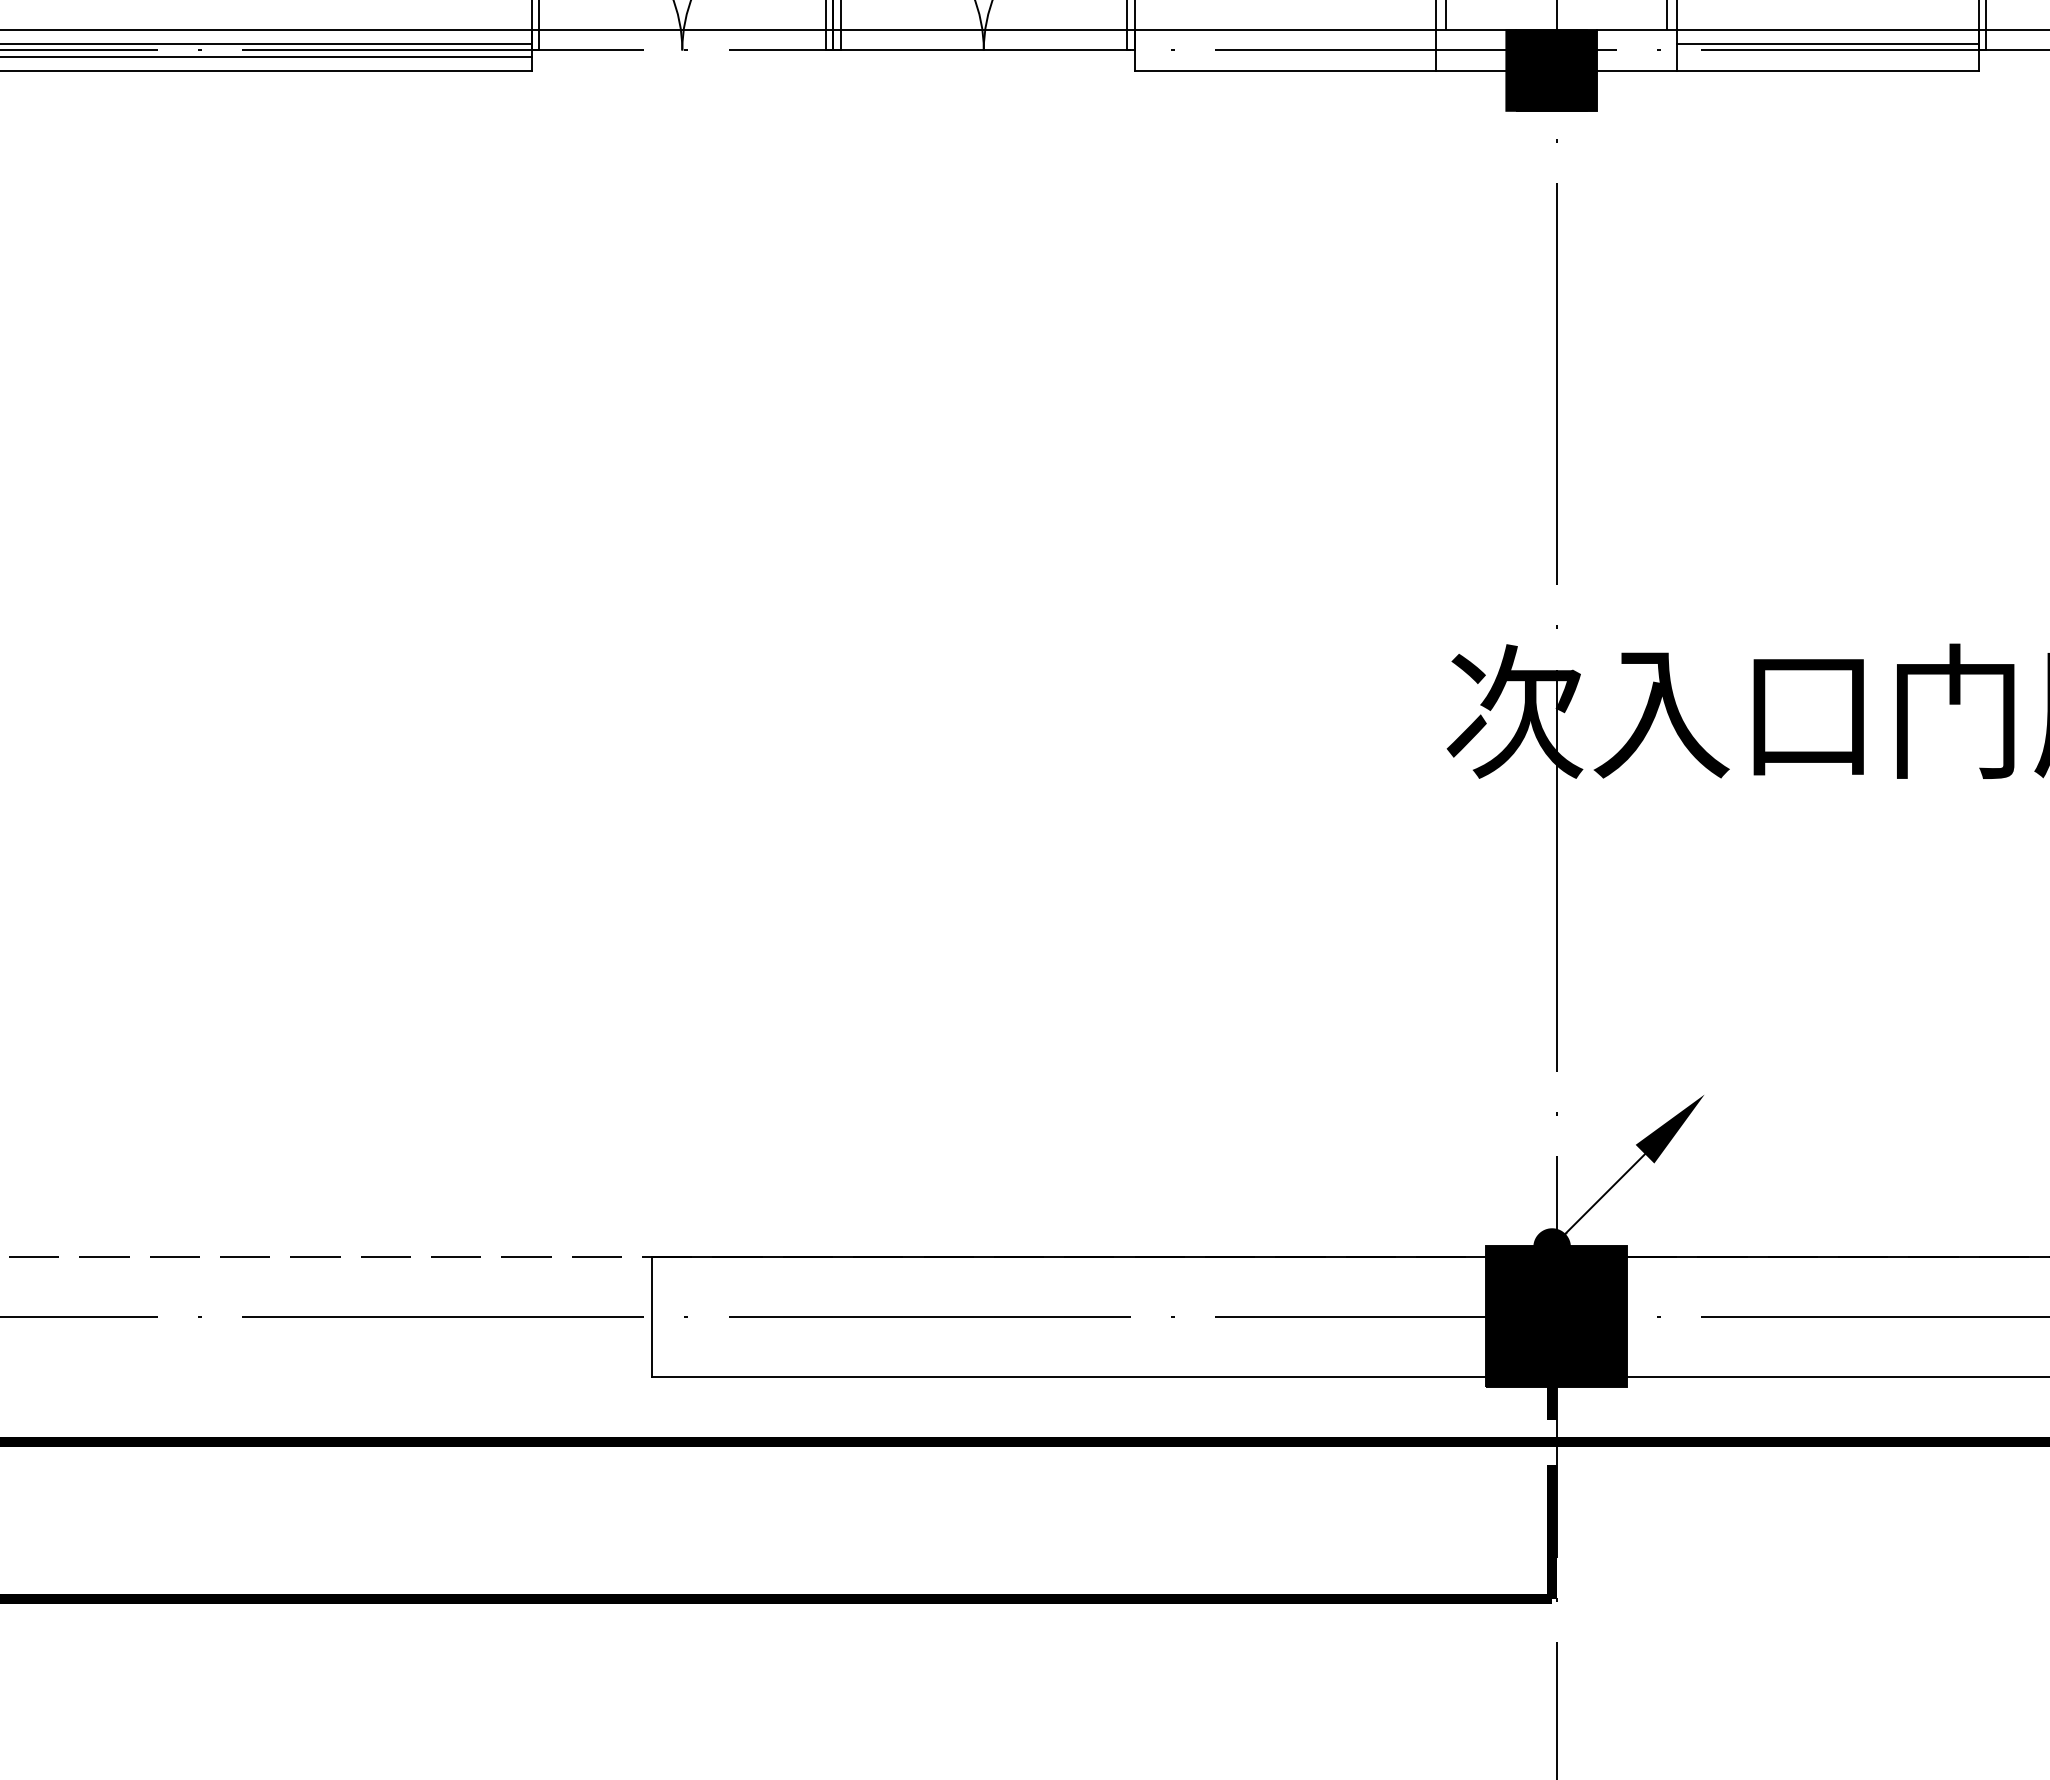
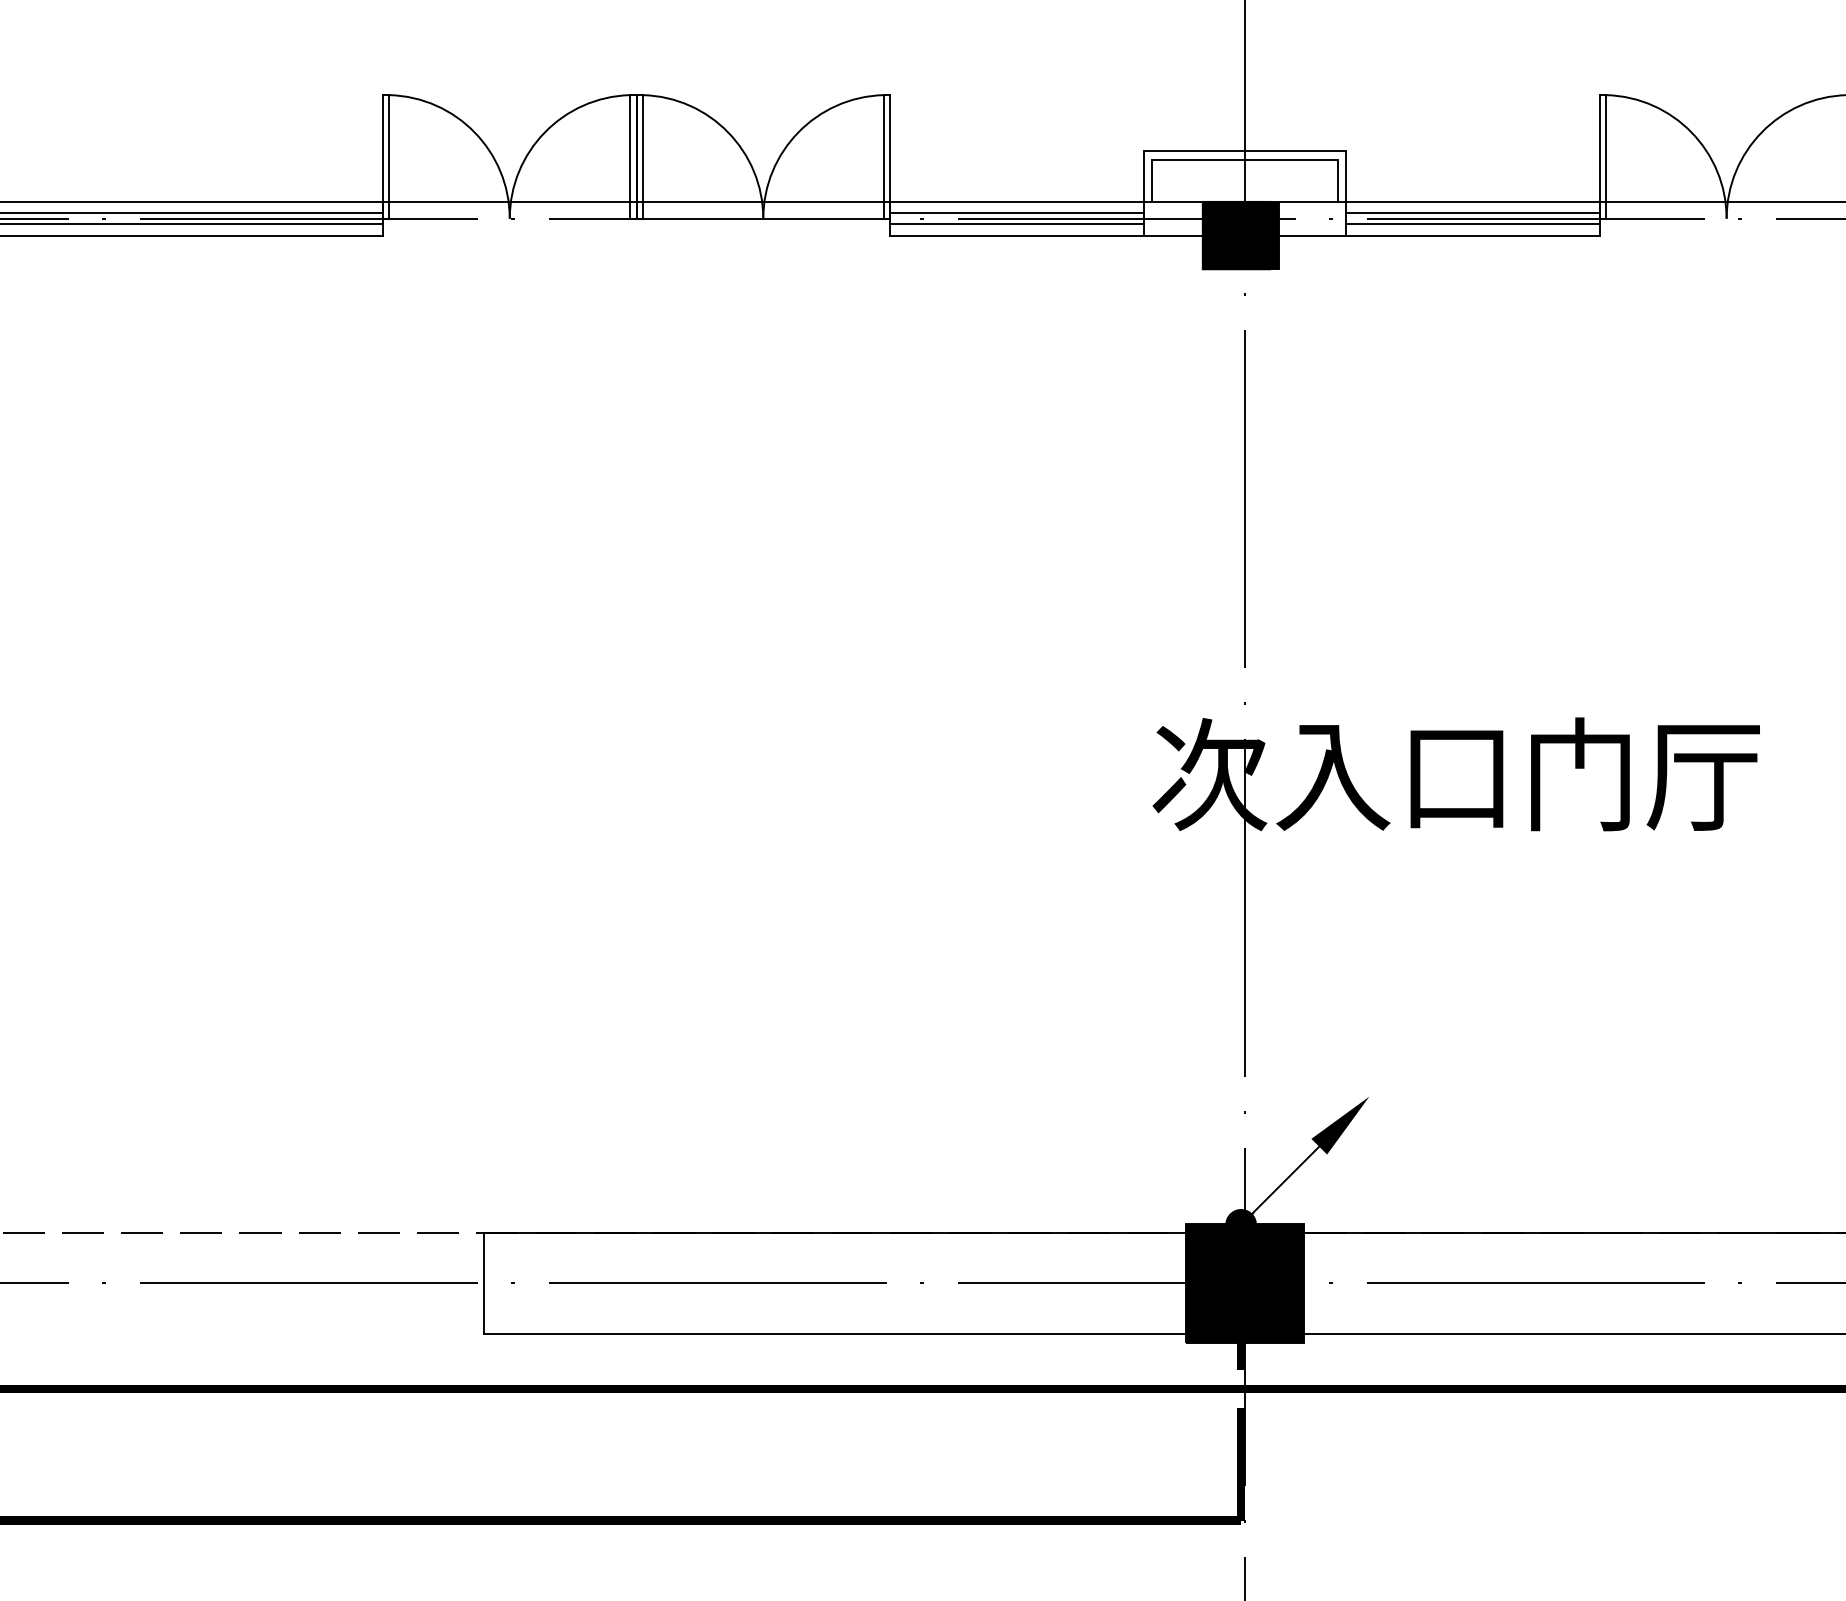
line: (1284, 44) -> (1016, 213), added
line: (1284, 57) -> (1016, 224), added
line: (1827, 57) -> (1472, 224), added

